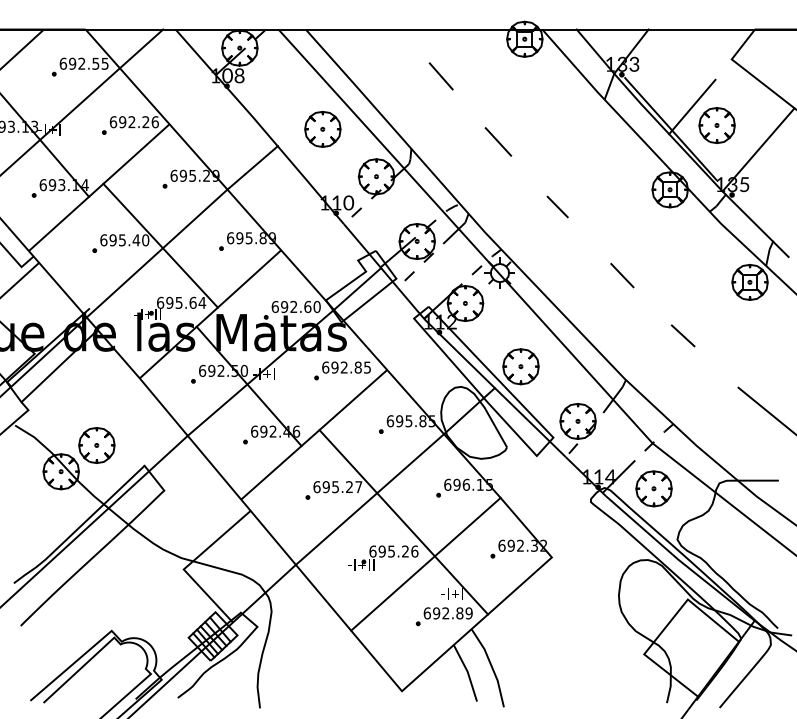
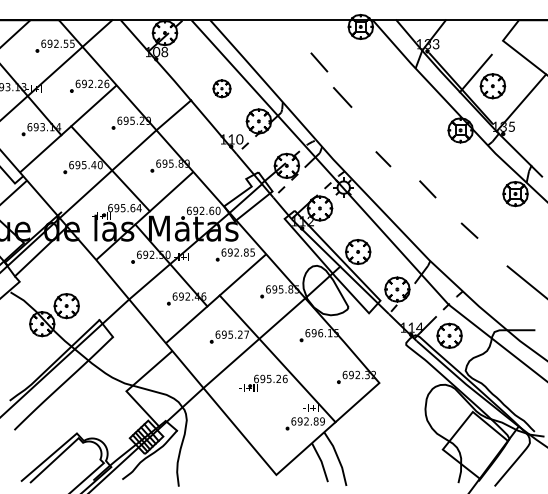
line: (441, 76) -> (319, 62), moved
part: (322, 128) -> (221, 88), size x0.7
line: (557, 207) -> (383, 159), moved
line: (425, 563) -> (292, 387), removed

